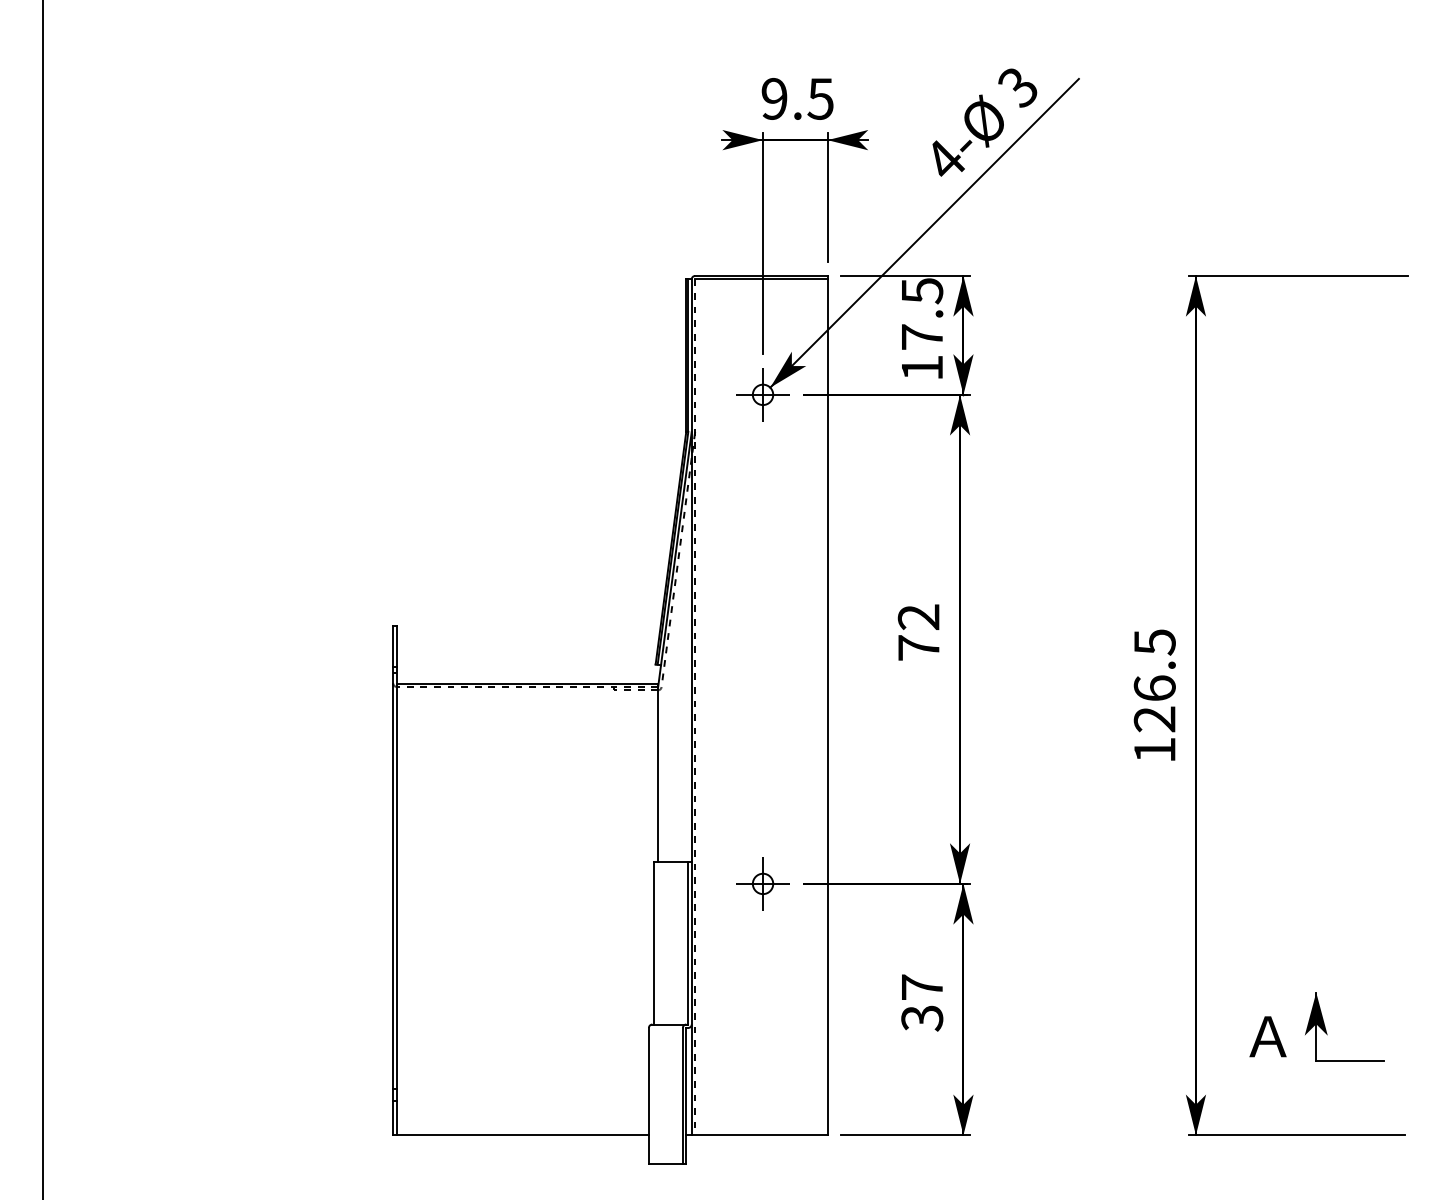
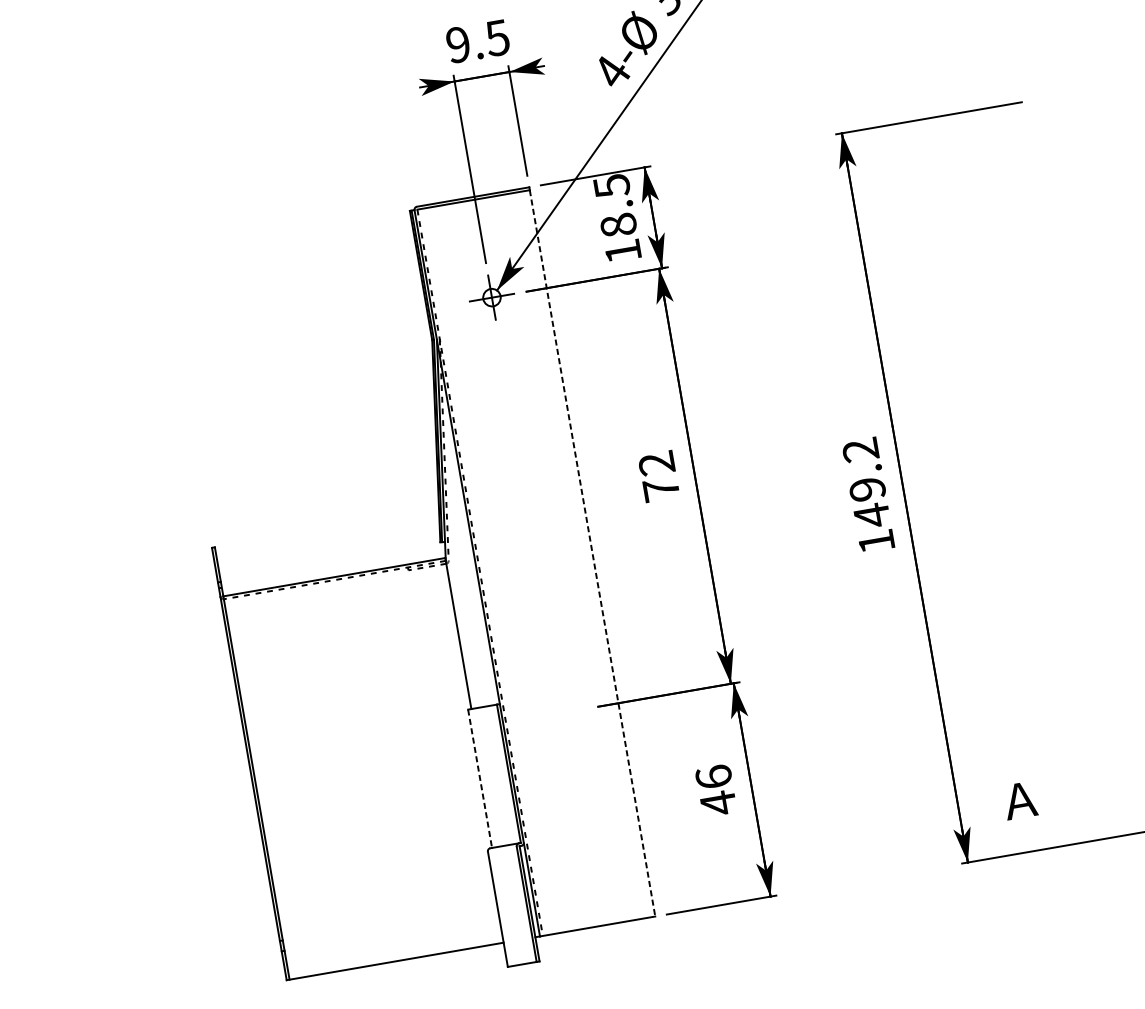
text: (922, 336) -> (618, 224), 17.5 -> 18.5
text: (1154, 681) -> (866, 483), 126.5 -> 149.2
line: (827, 707) -> (592, 553), solid -> dashed
part: (762, 883) -> (563, 712), removed
line: (654, 943) -> (480, 779), solid -> dashed
text: (922, 1003) -> (716, 790), 37 -> 46
part: (1326, 1029) -> (1063, 753), removed
text: (1267, 1036) -> (1019, 800), moved

